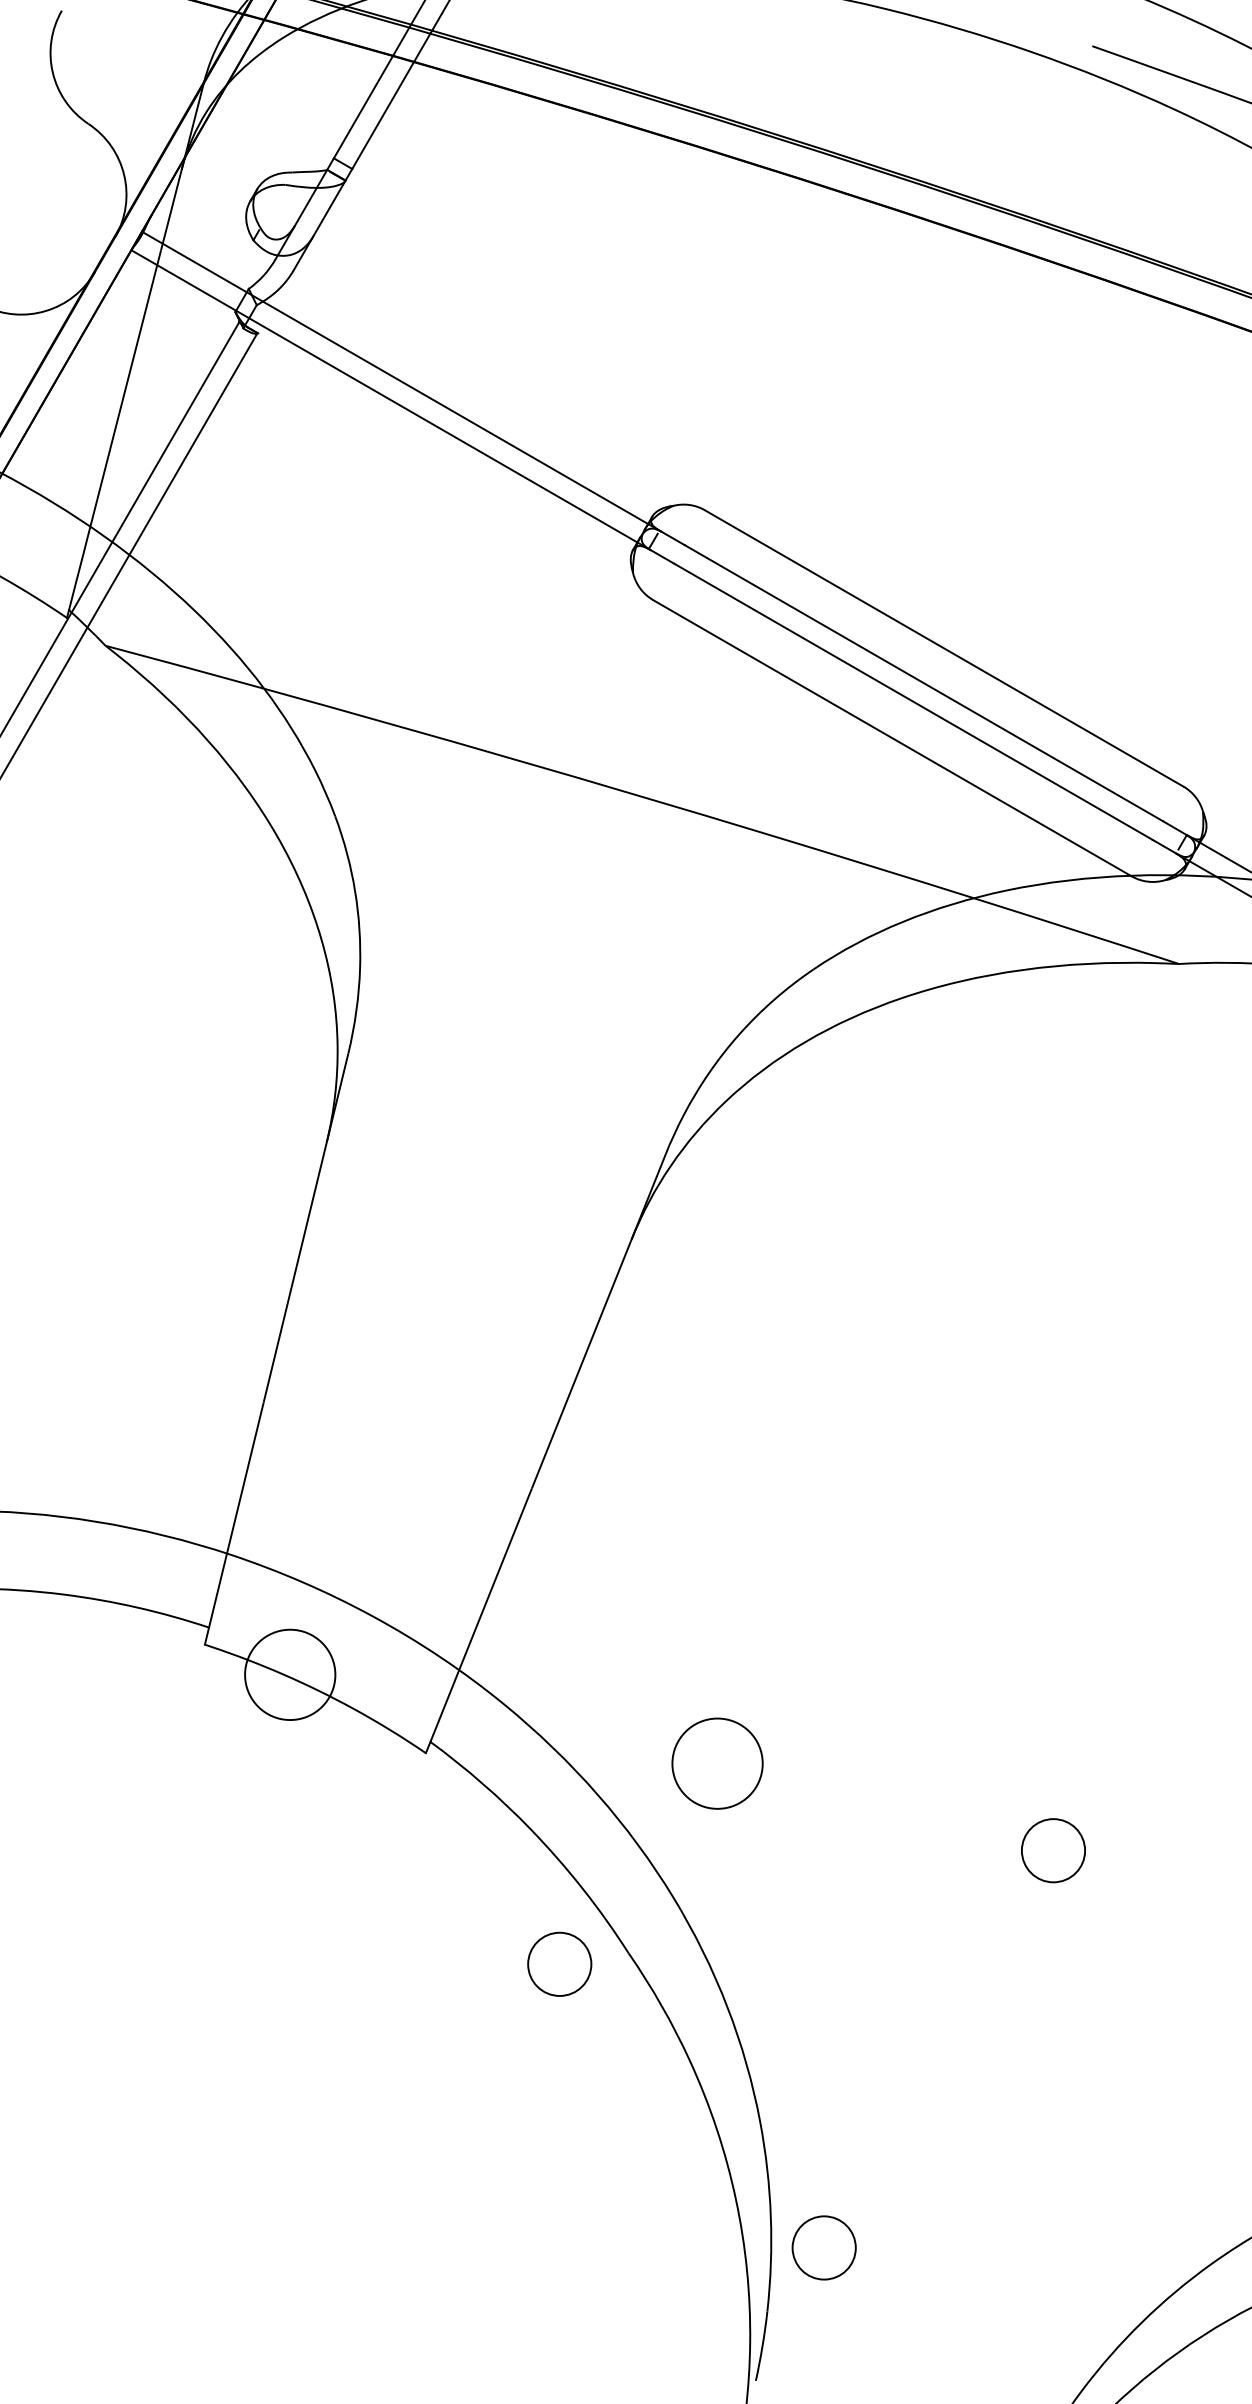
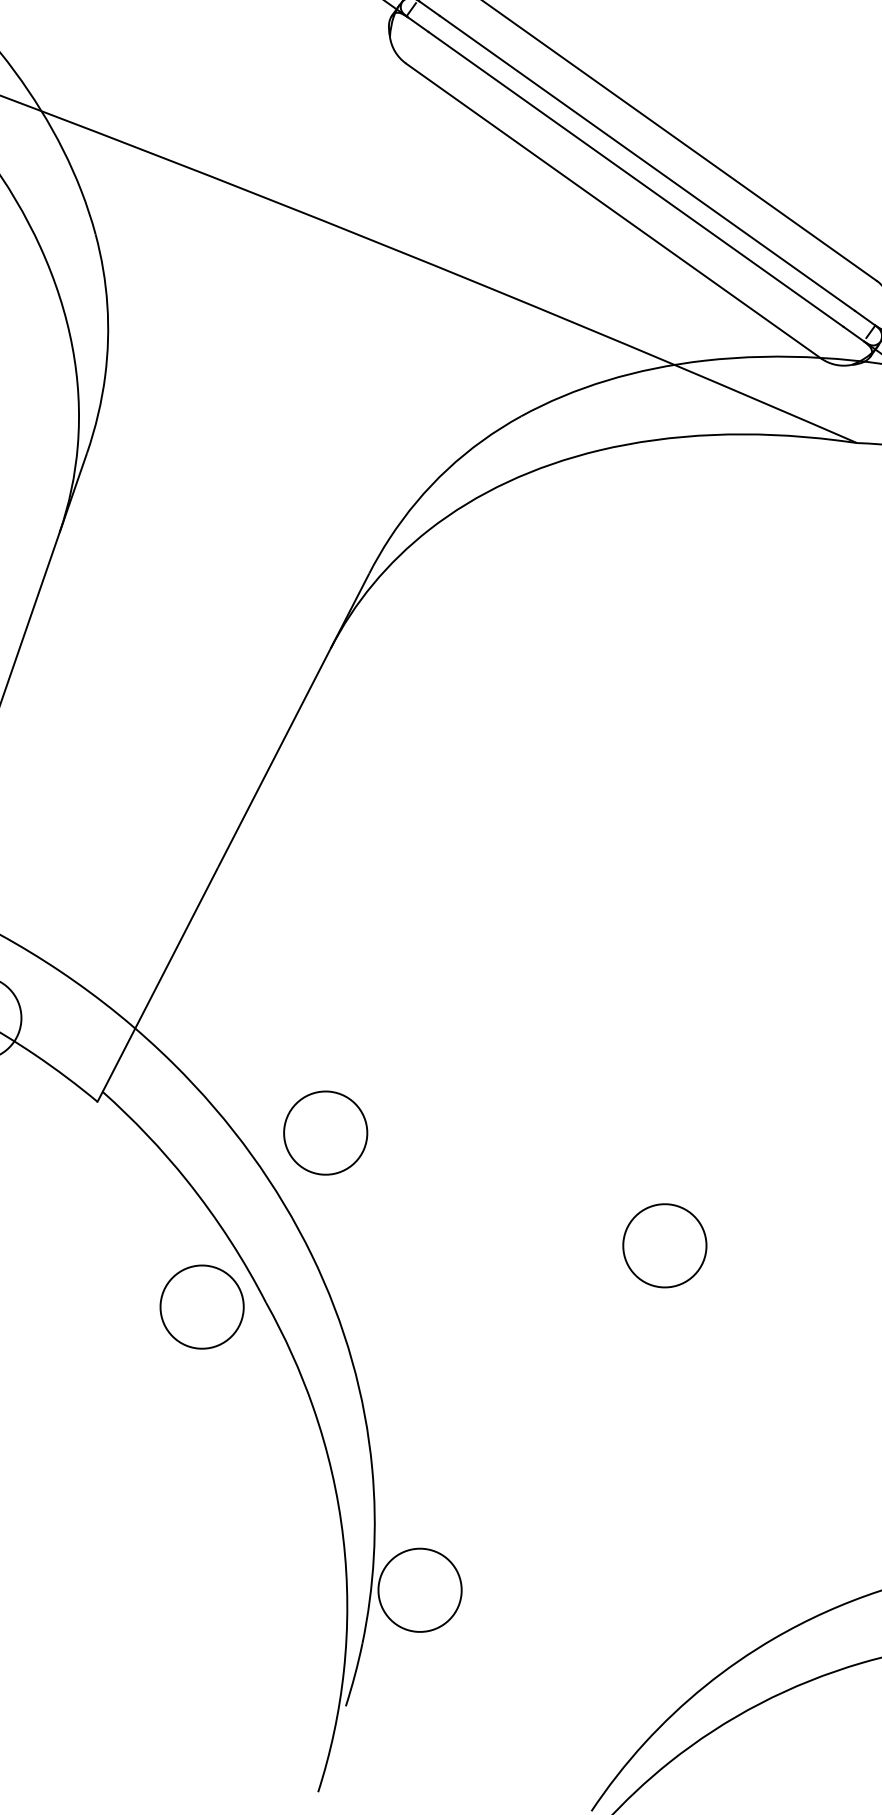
circle: (717, 1763) -> (325, 1132), moved
circle: (1053, 1850) -> (664, 1245), size x1.43
circle: (559, 1964) -> (201, 1307), size x1.43
circle: (824, 2247) -> (420, 1589), size x1.43

